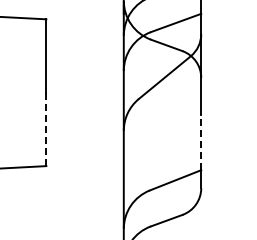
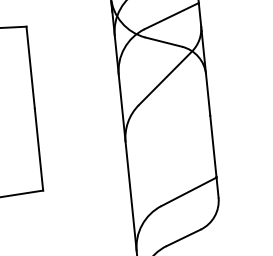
line: (46, 129) -> (39, 149), dashed -> solid
line: (201, 141) -> (213, 145), dashed -> solid

